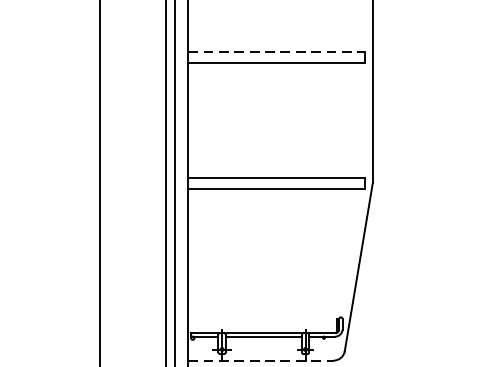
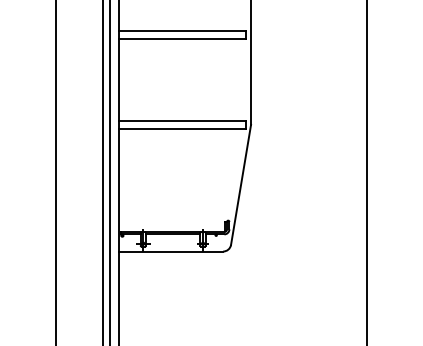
line: (276, 52) -> (182, 31), dashed -> solid
line: (261, 360) -> (171, 251), dashed -> solid

